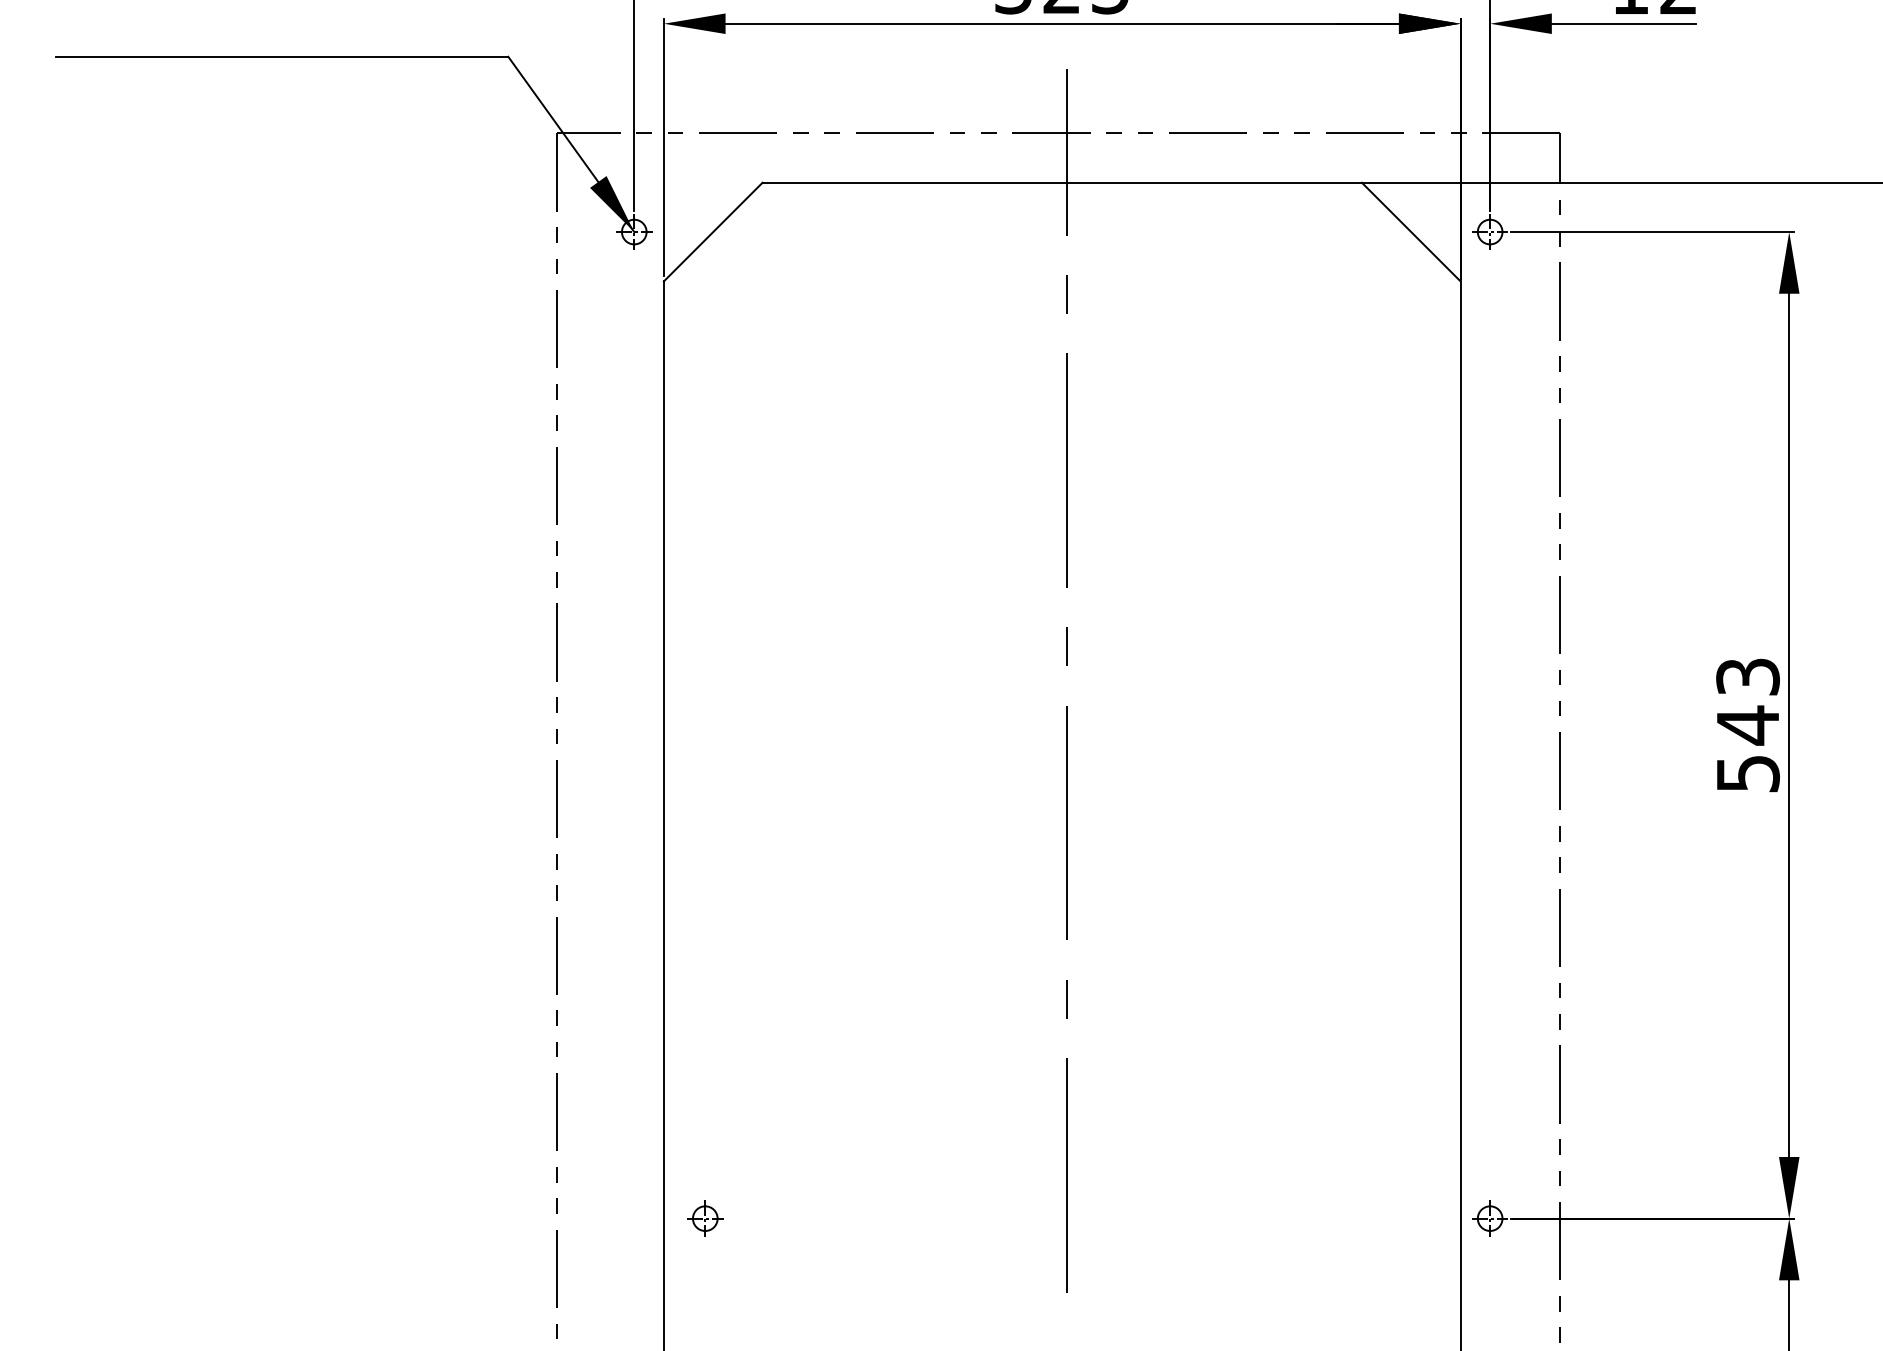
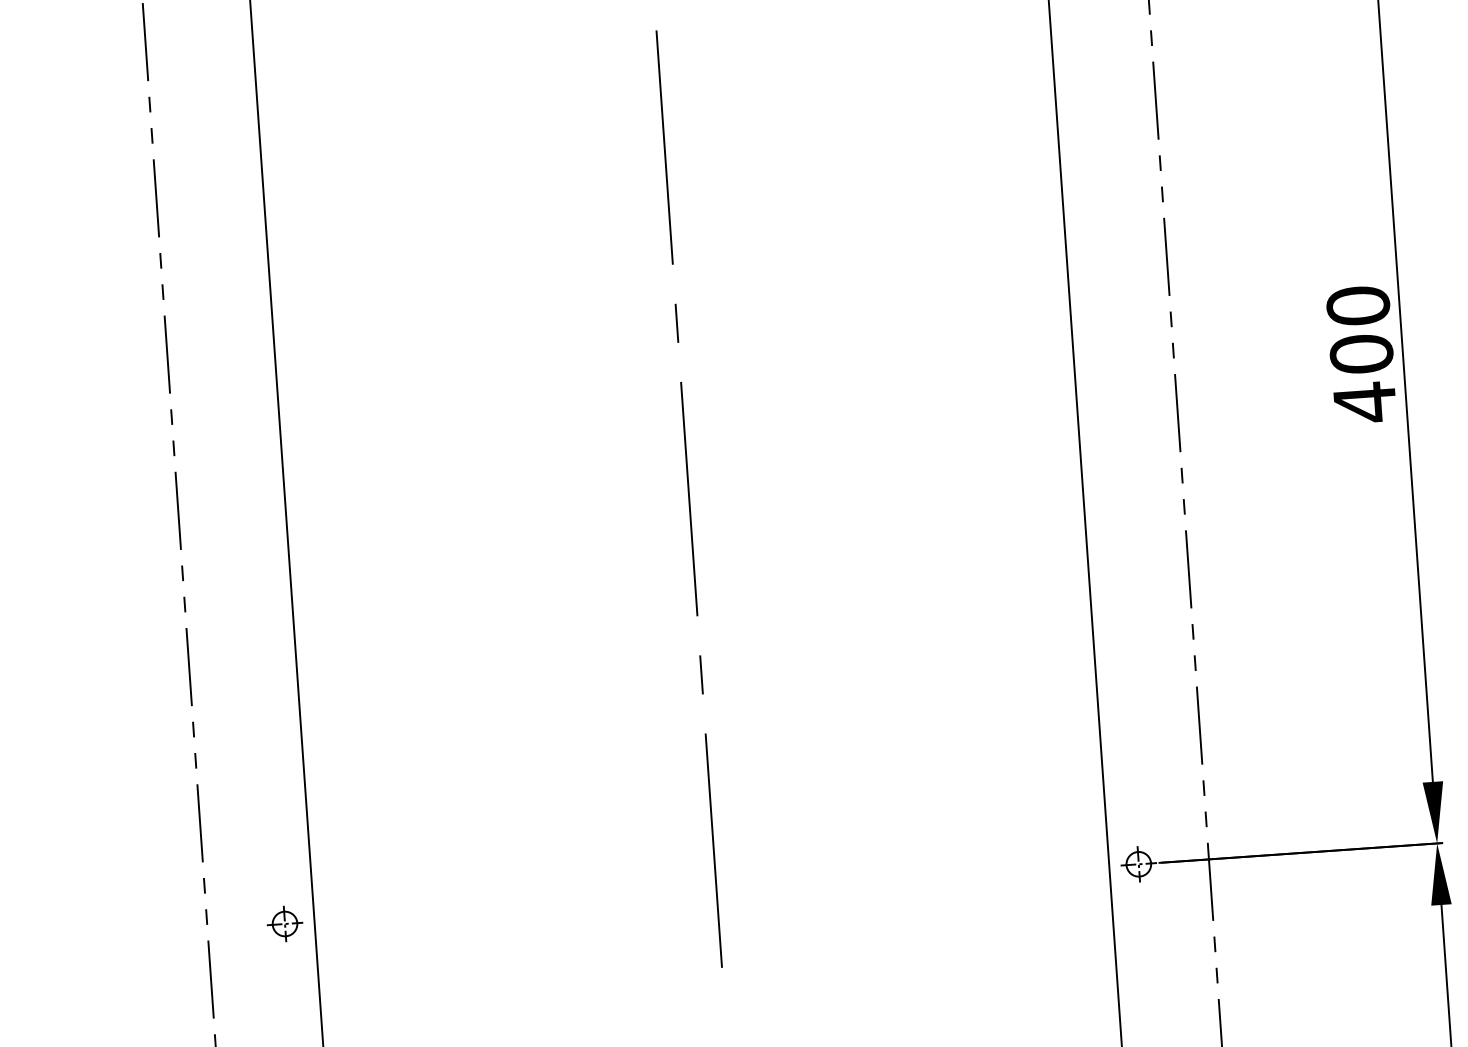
text: (1747, 725) -> (1361, 354), 543 -> 400
part: (705, 1218) -> (285, 923), moved

